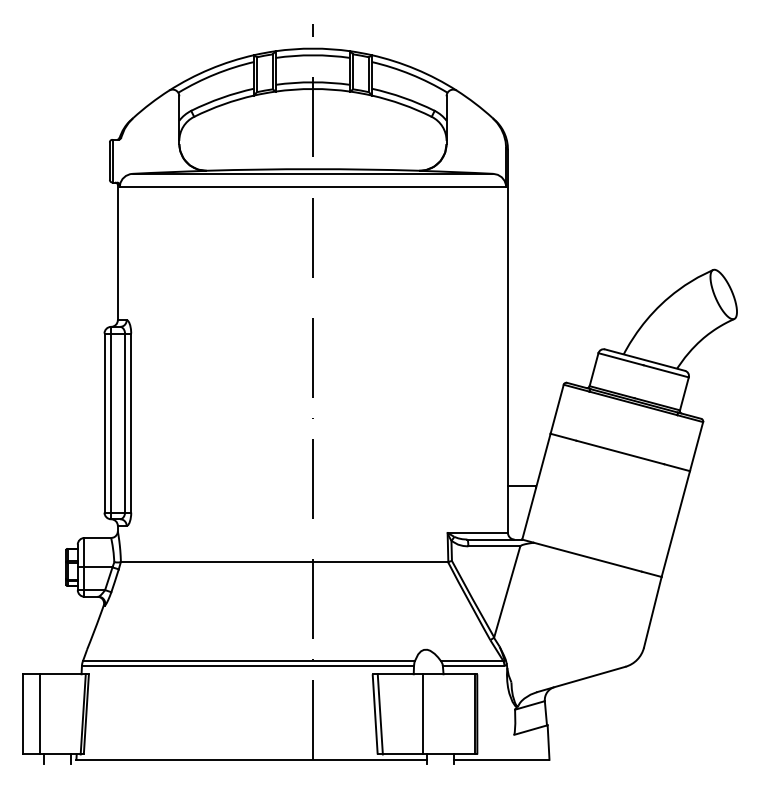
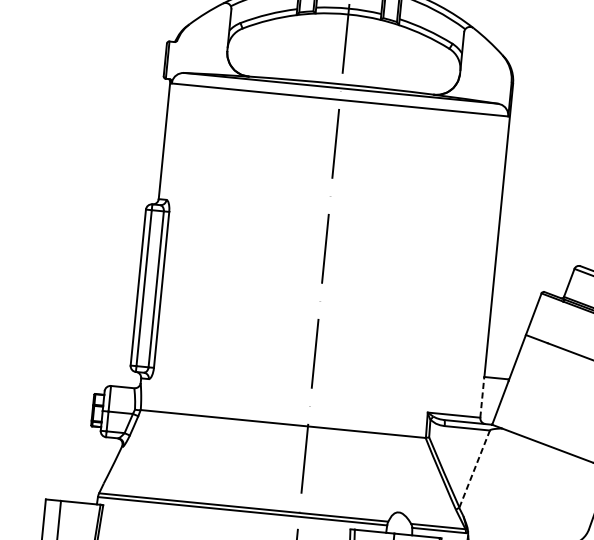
line: (507, 509) -> (481, 397), solid -> dashed
line: (507, 591) -> (474, 468), solid -> dashed

